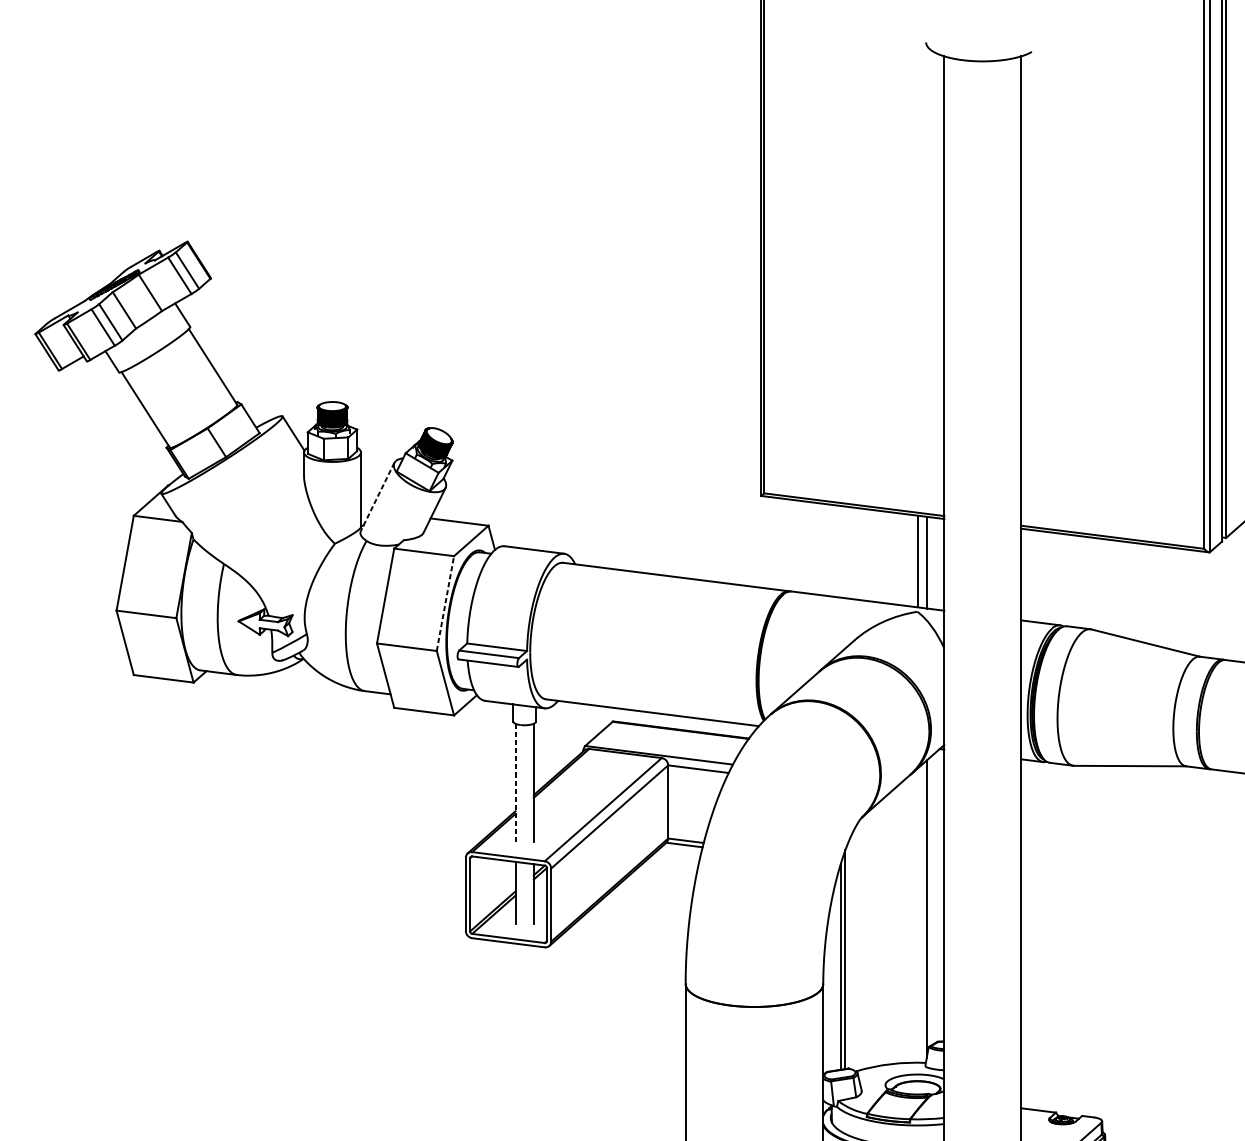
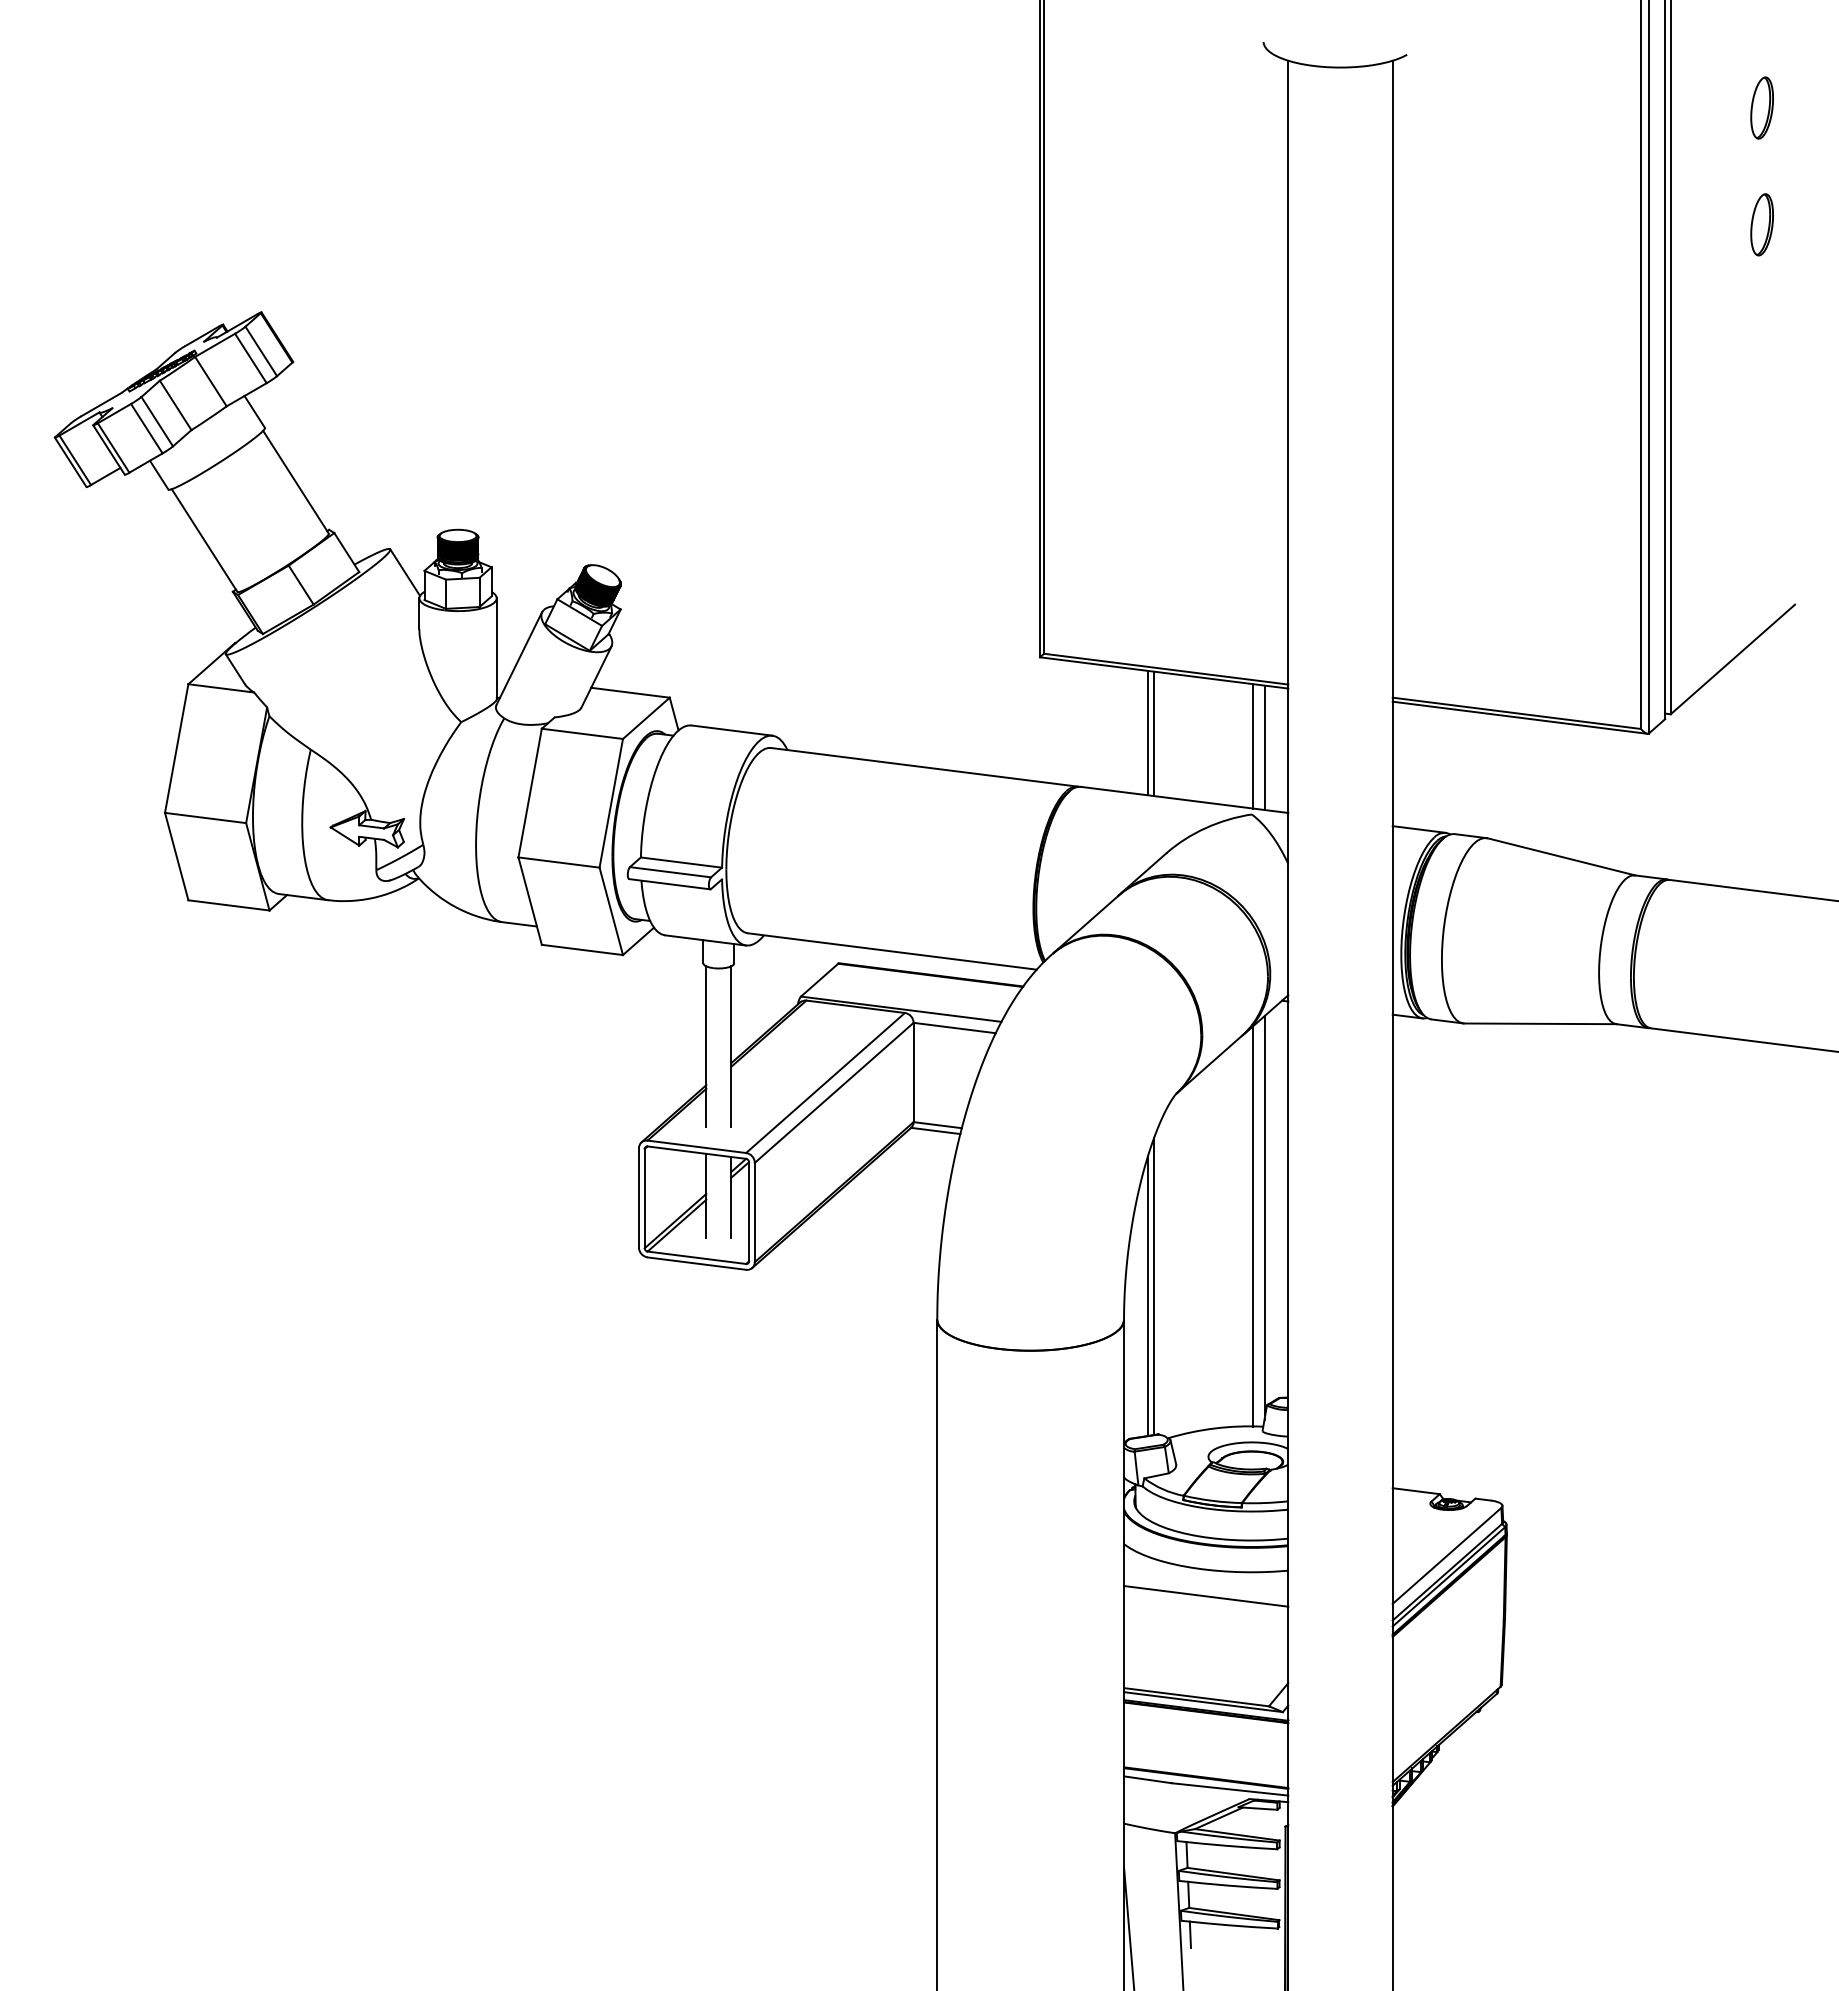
line: (377, 496) -> (519, 658), dashed -> solid
line: (841, 551) -> (1148, 732), added
line: (845, 552) -> (1154, 733), added
line: (445, 602) -> (611, 802), dashed -> solid
line: (515, 782) -> (706, 1046), dashed -> solid
line: (917, 915) -> (1252, 1226), added

